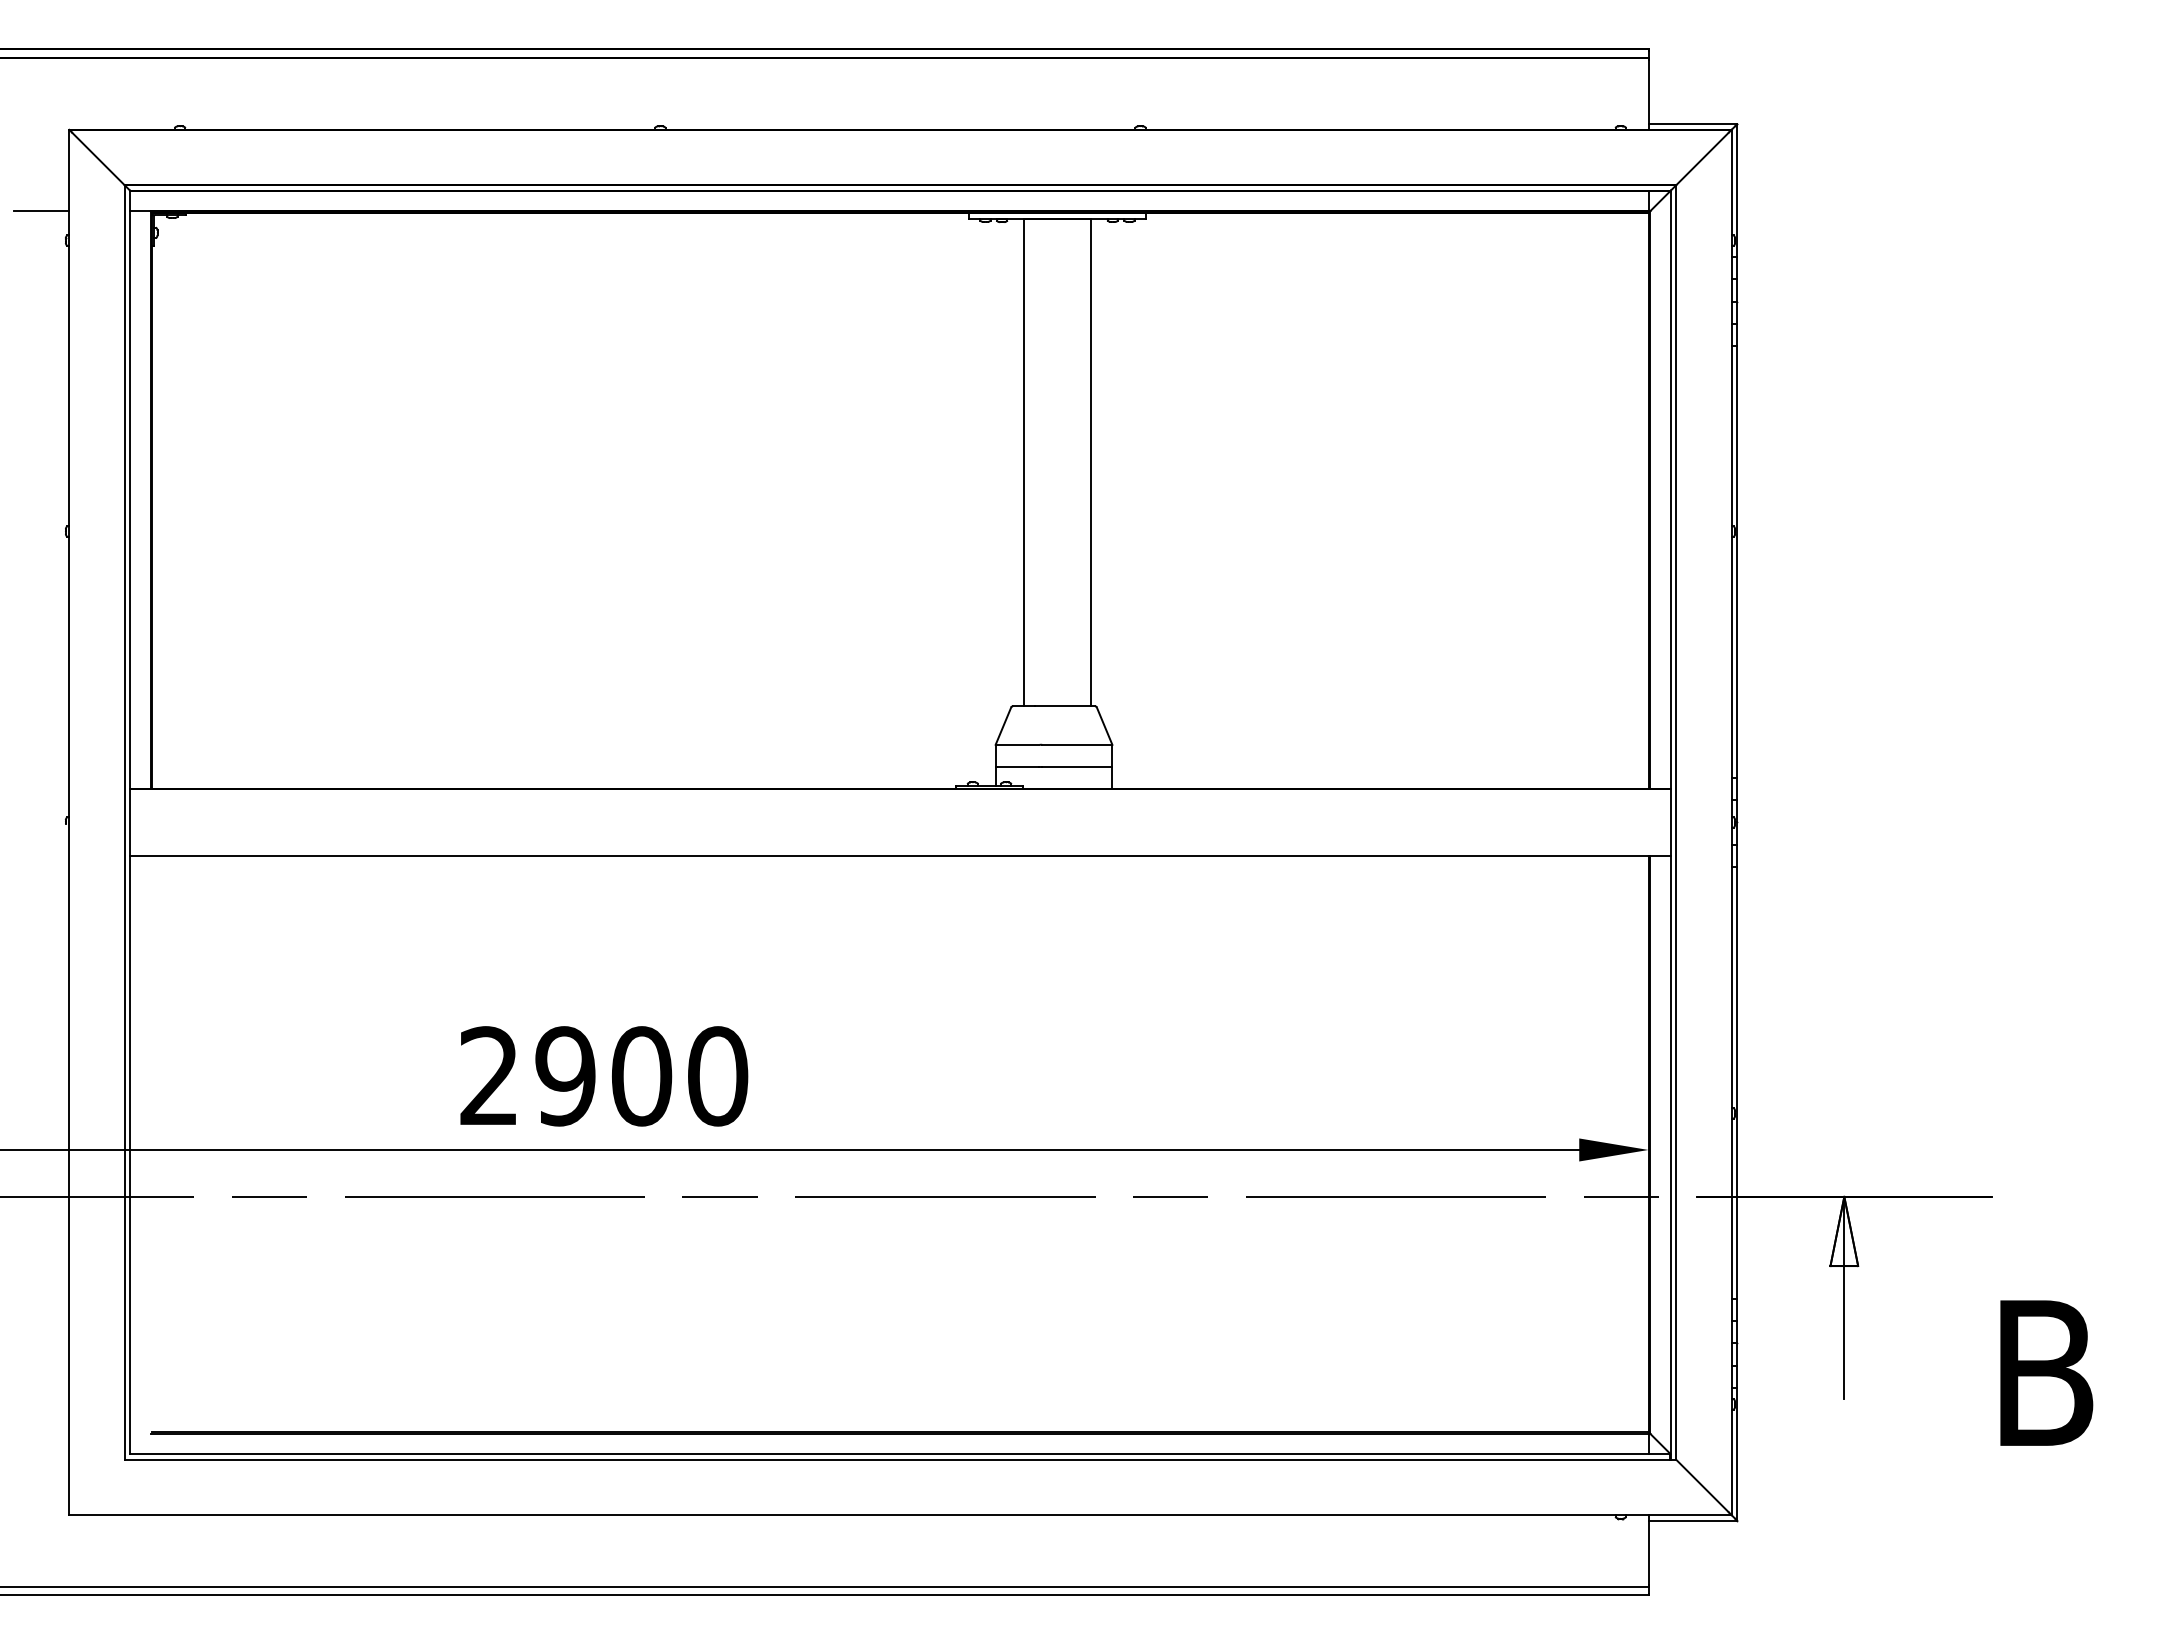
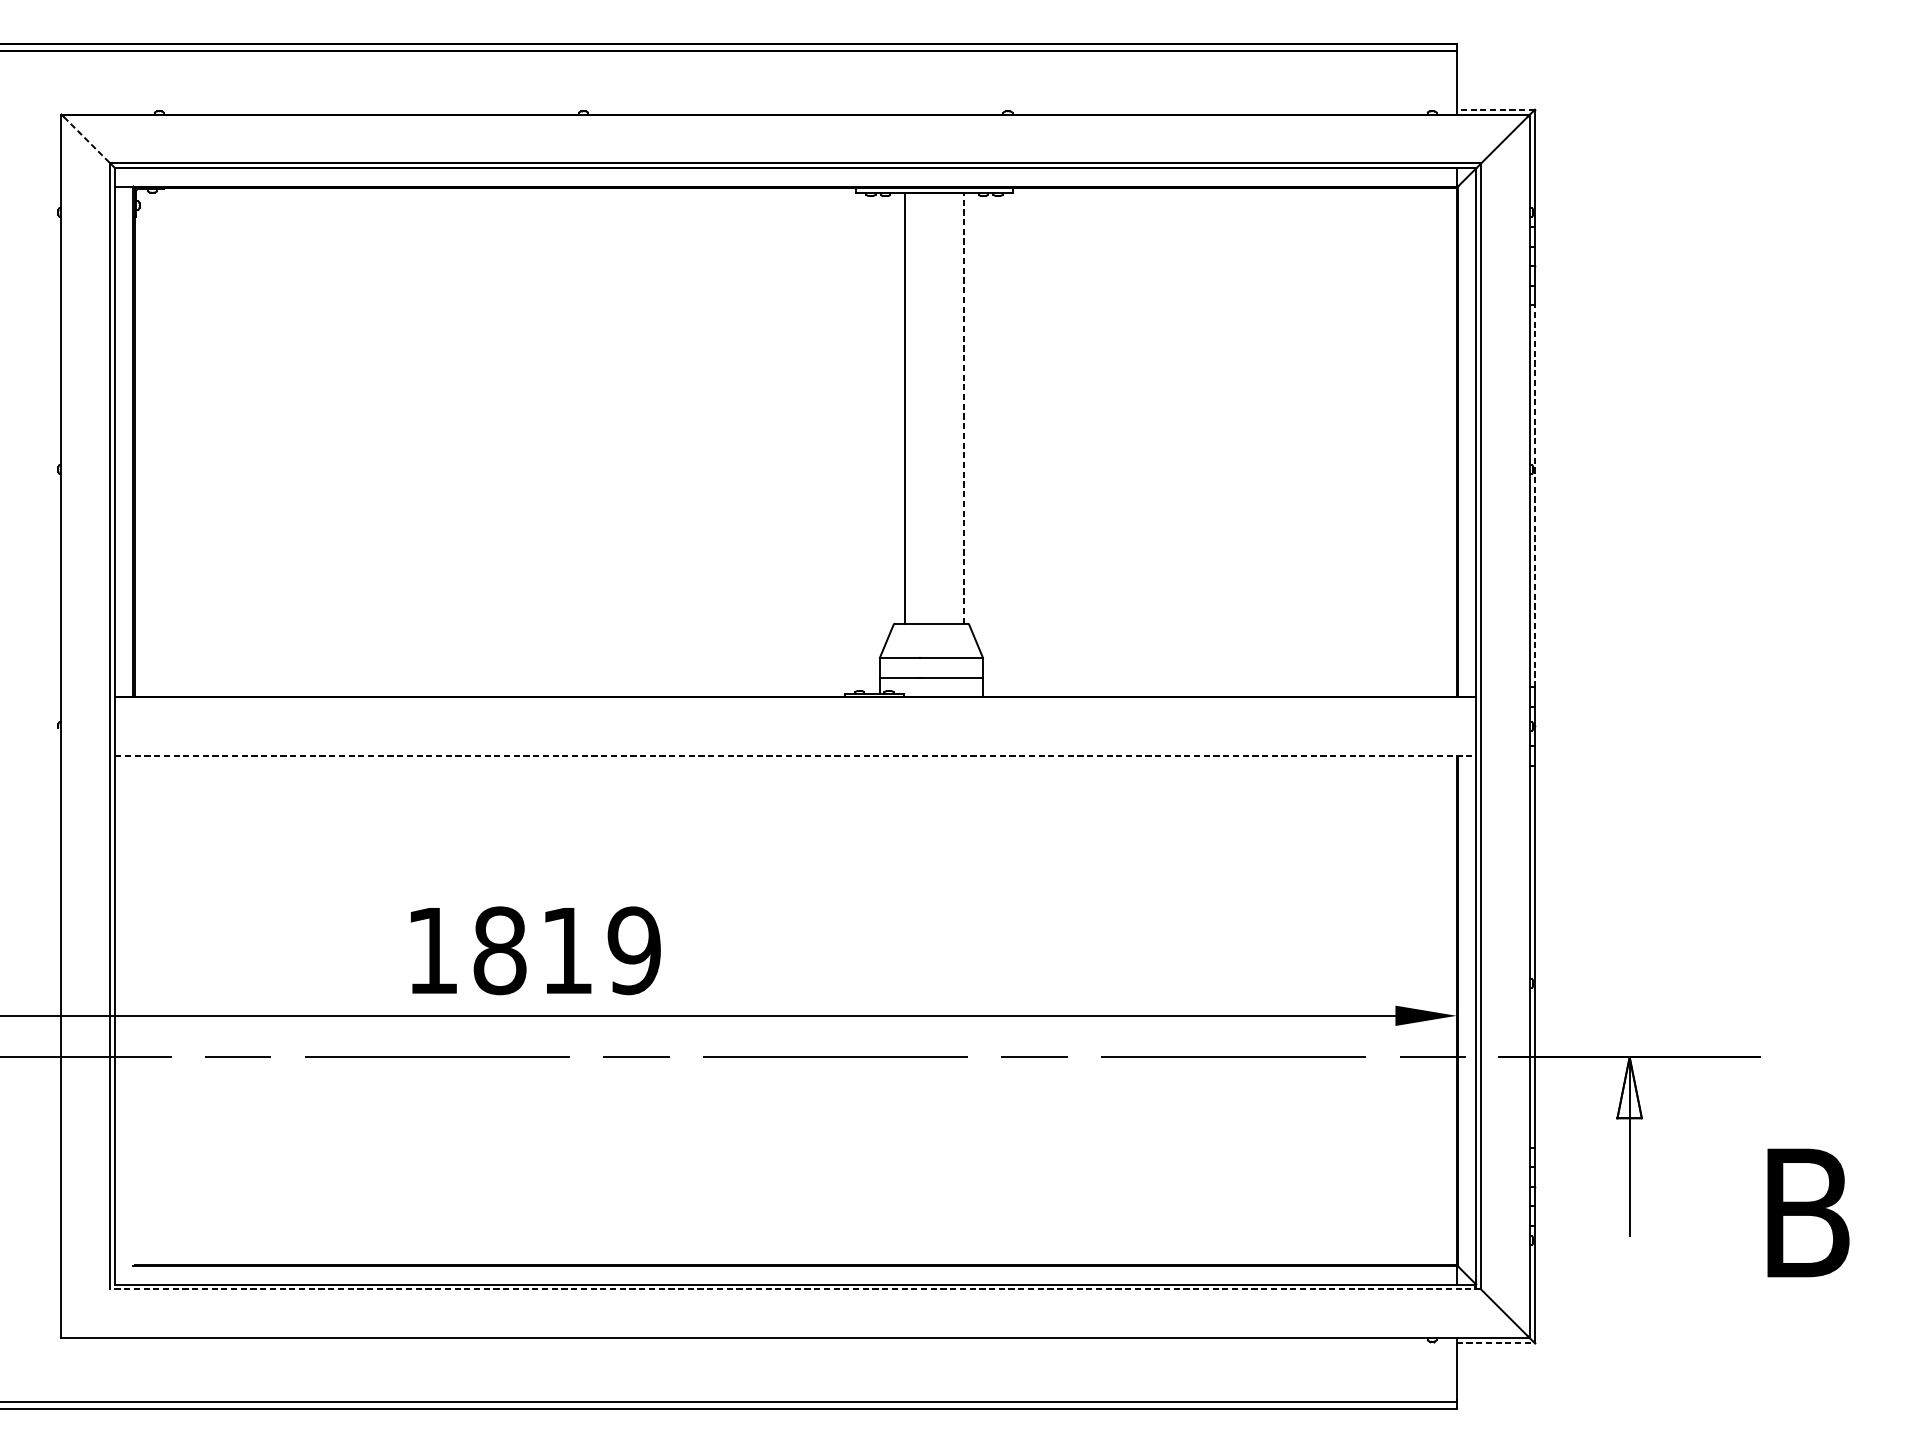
line: (1692, 124) -> (1495, 109), solid -> dashed
line: (98, 159) -> (87, 140), solid -> dashed
line: (41, 211) -> (36, 186), removed
line: (1090, 462) -> (963, 408), solid -> dashed
line: (1737, 561) -> (1535, 495), solid -> dashed
line: (900, 855) -> (795, 755), solid -> dashed
text: (604, 1076) -> (534, 950), 2900 -> 1819
line: (900, 1459) -> (795, 1289), solid -> dashed
line: (1693, 1520) -> (1496, 1343), solid -> dashed

